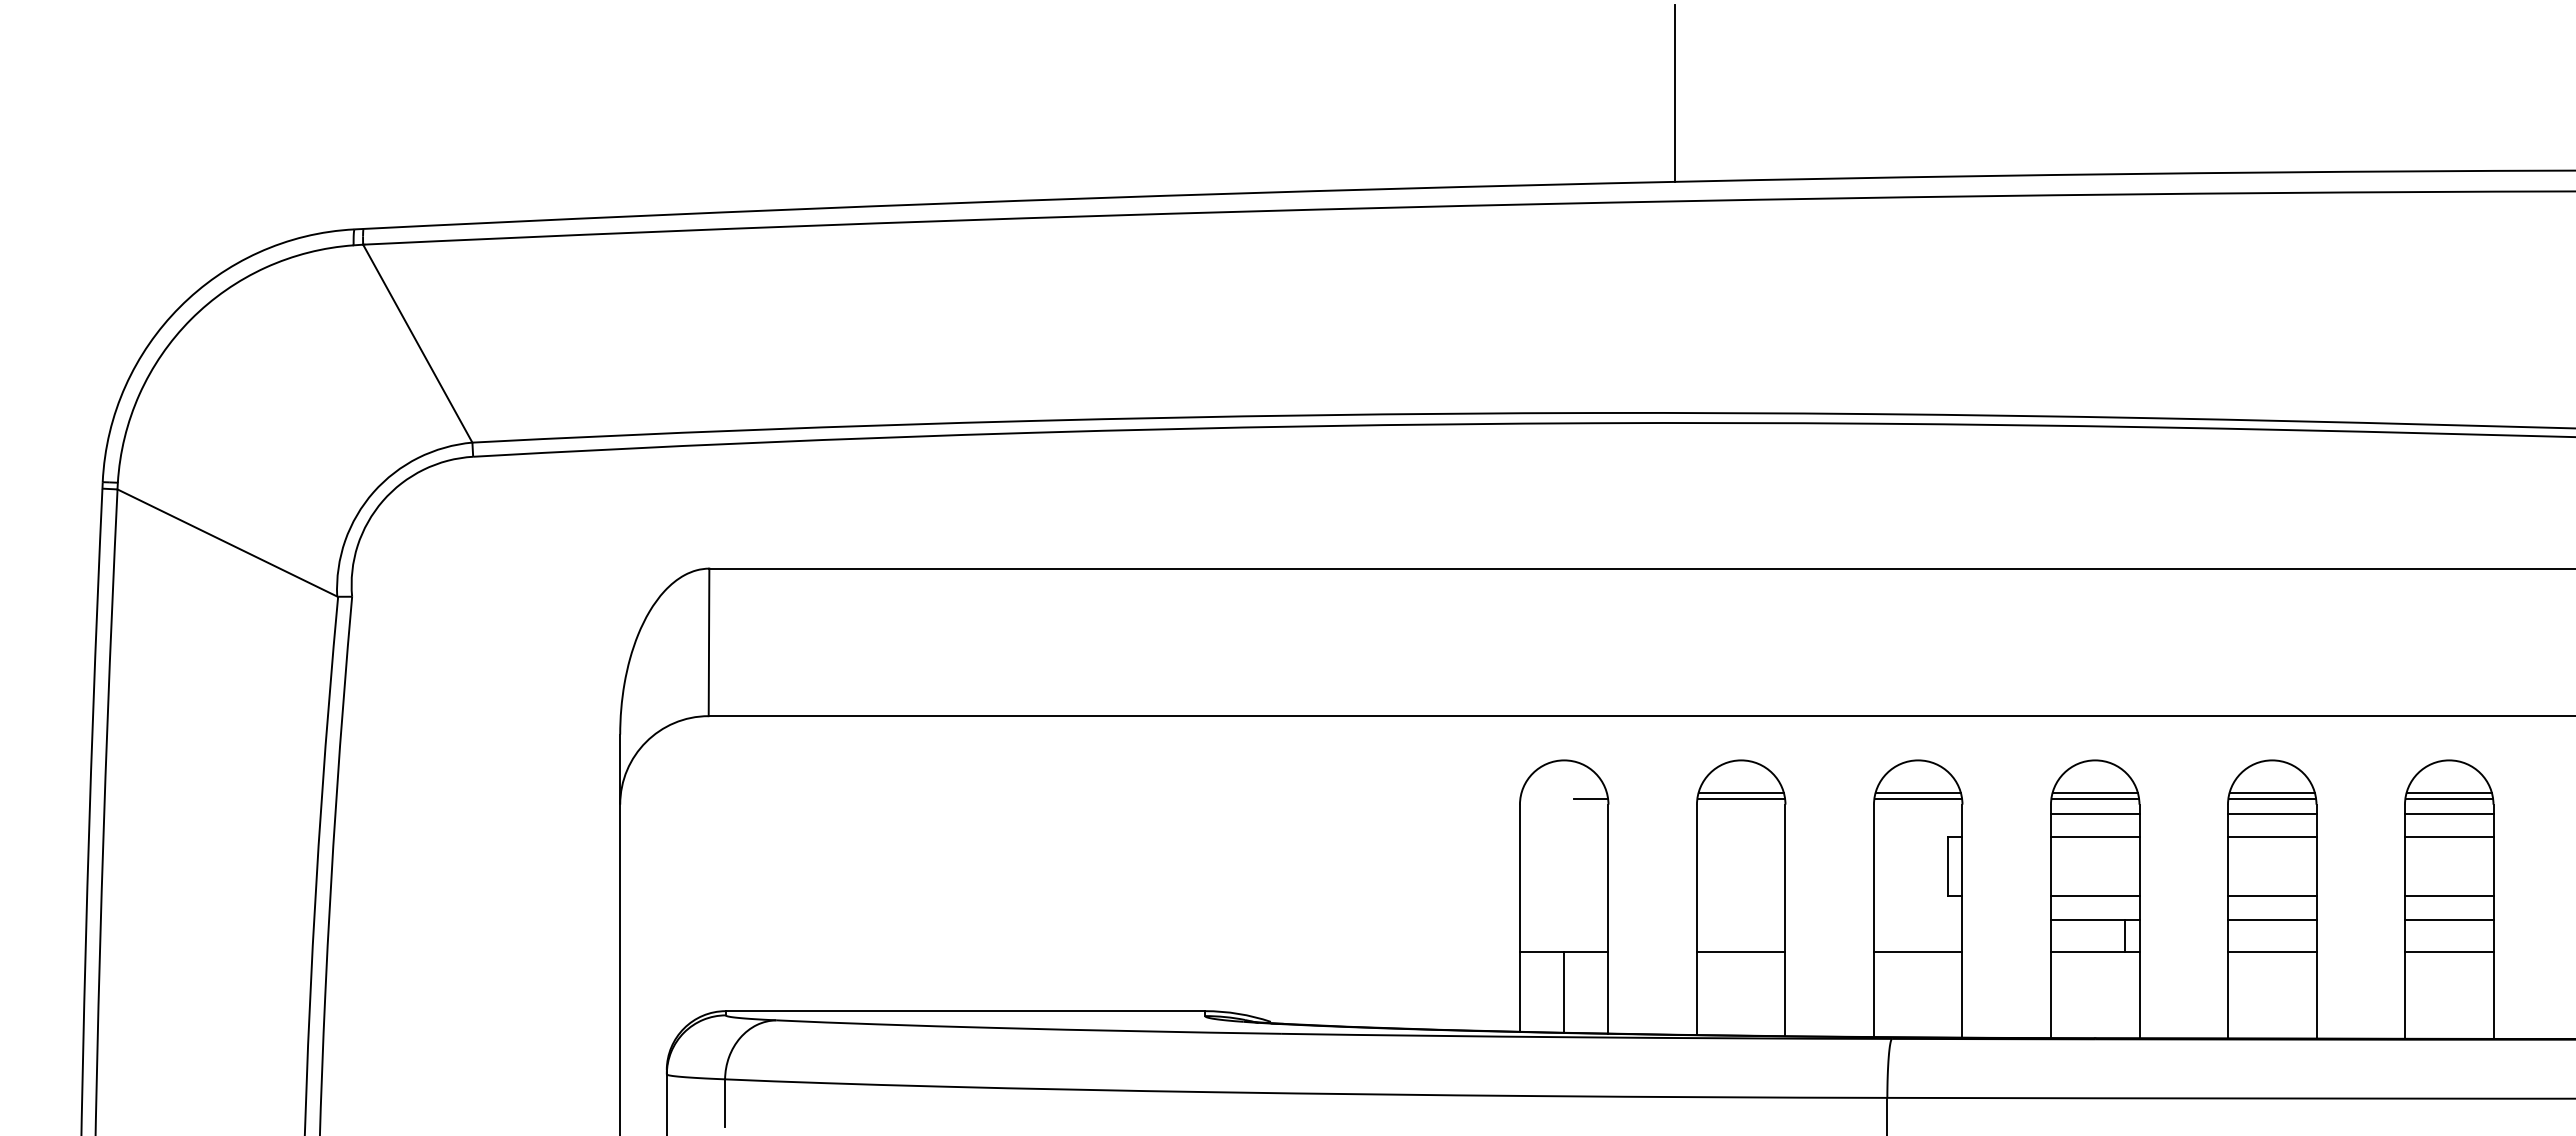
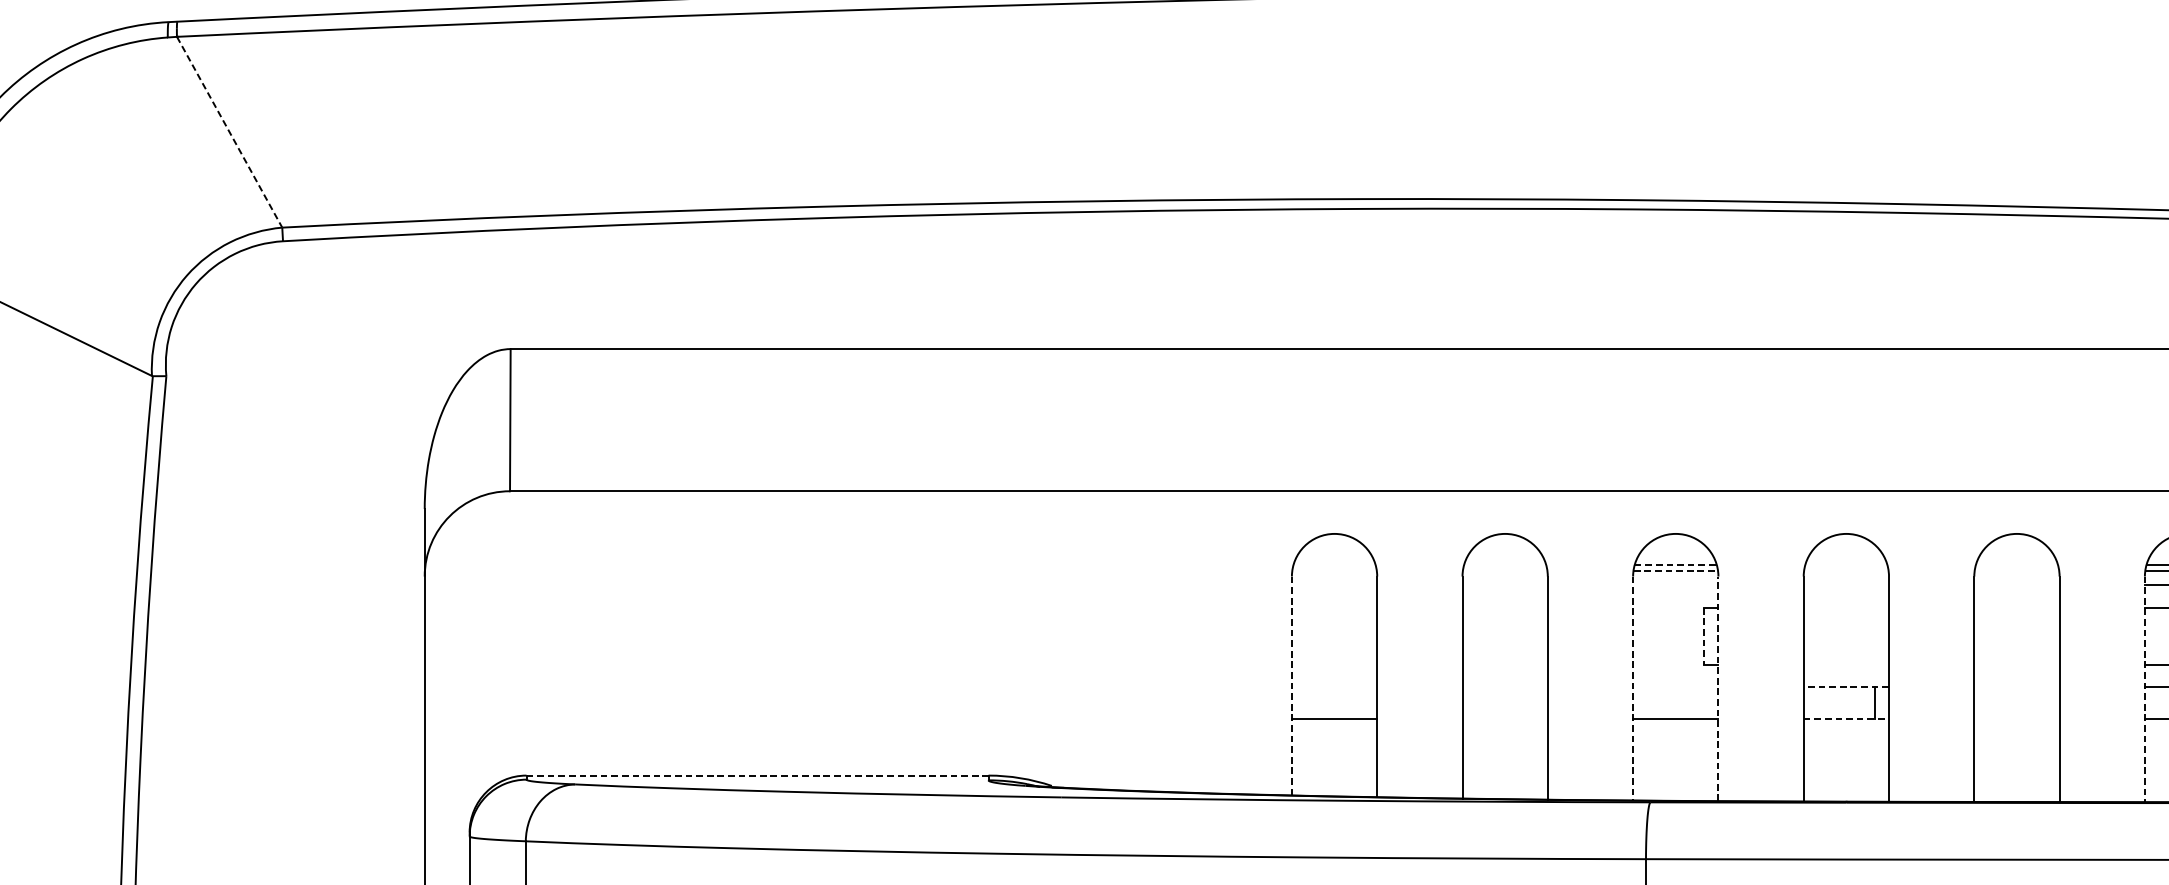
line: (418, 344) -> (230, 133), solid -> dashed
line: (1740, 792) -> (1504, 564), removed
line: (1918, 792) -> (1676, 564), solid -> dashed
line: (2094, 792) -> (1845, 564), removed
line: (2271, 792) -> (2016, 564), removed
line: (1590, 798) -> (1359, 570), removed
line: (1740, 798) -> (1504, 570), removed
line: (1918, 798) -> (1676, 570), solid -> dashed
line: (2094, 798) -> (1845, 570), removed
line: (2271, 798) -> (2016, 570), removed
line: (2094, 813) -> (1845, 585), removed
line: (2271, 813) -> (2016, 585), removed
line: (2094, 837) -> (1845, 608), removed
line: (2271, 837) -> (2016, 608), removed
line: (1947, 866) -> (1703, 636), solid -> dashed
line: (2094, 896) -> (1845, 665), removed
line: (2271, 896) -> (2016, 665), removed
line: (1519, 918) -> (1291, 686), solid -> dashed
line: (2094, 919) -> (1845, 687), solid -> dashed
line: (2271, 919) -> (2016, 687), removed
line: (1873, 921) -> (1632, 689), solid -> dashed
line: (1962, 921) -> (1718, 689), solid -> dashed
line: (2404, 922) -> (2144, 690), solid -> dashed
line: (1740, 952) -> (1504, 719), removed
line: (2095, 952) -> (1846, 719), solid -> dashed
line: (2271, 952) -> (2016, 719), removed
line: (1564, 992) -> (1334, 757), removed
line: (965, 1011) -> (757, 775), solid -> dashed

